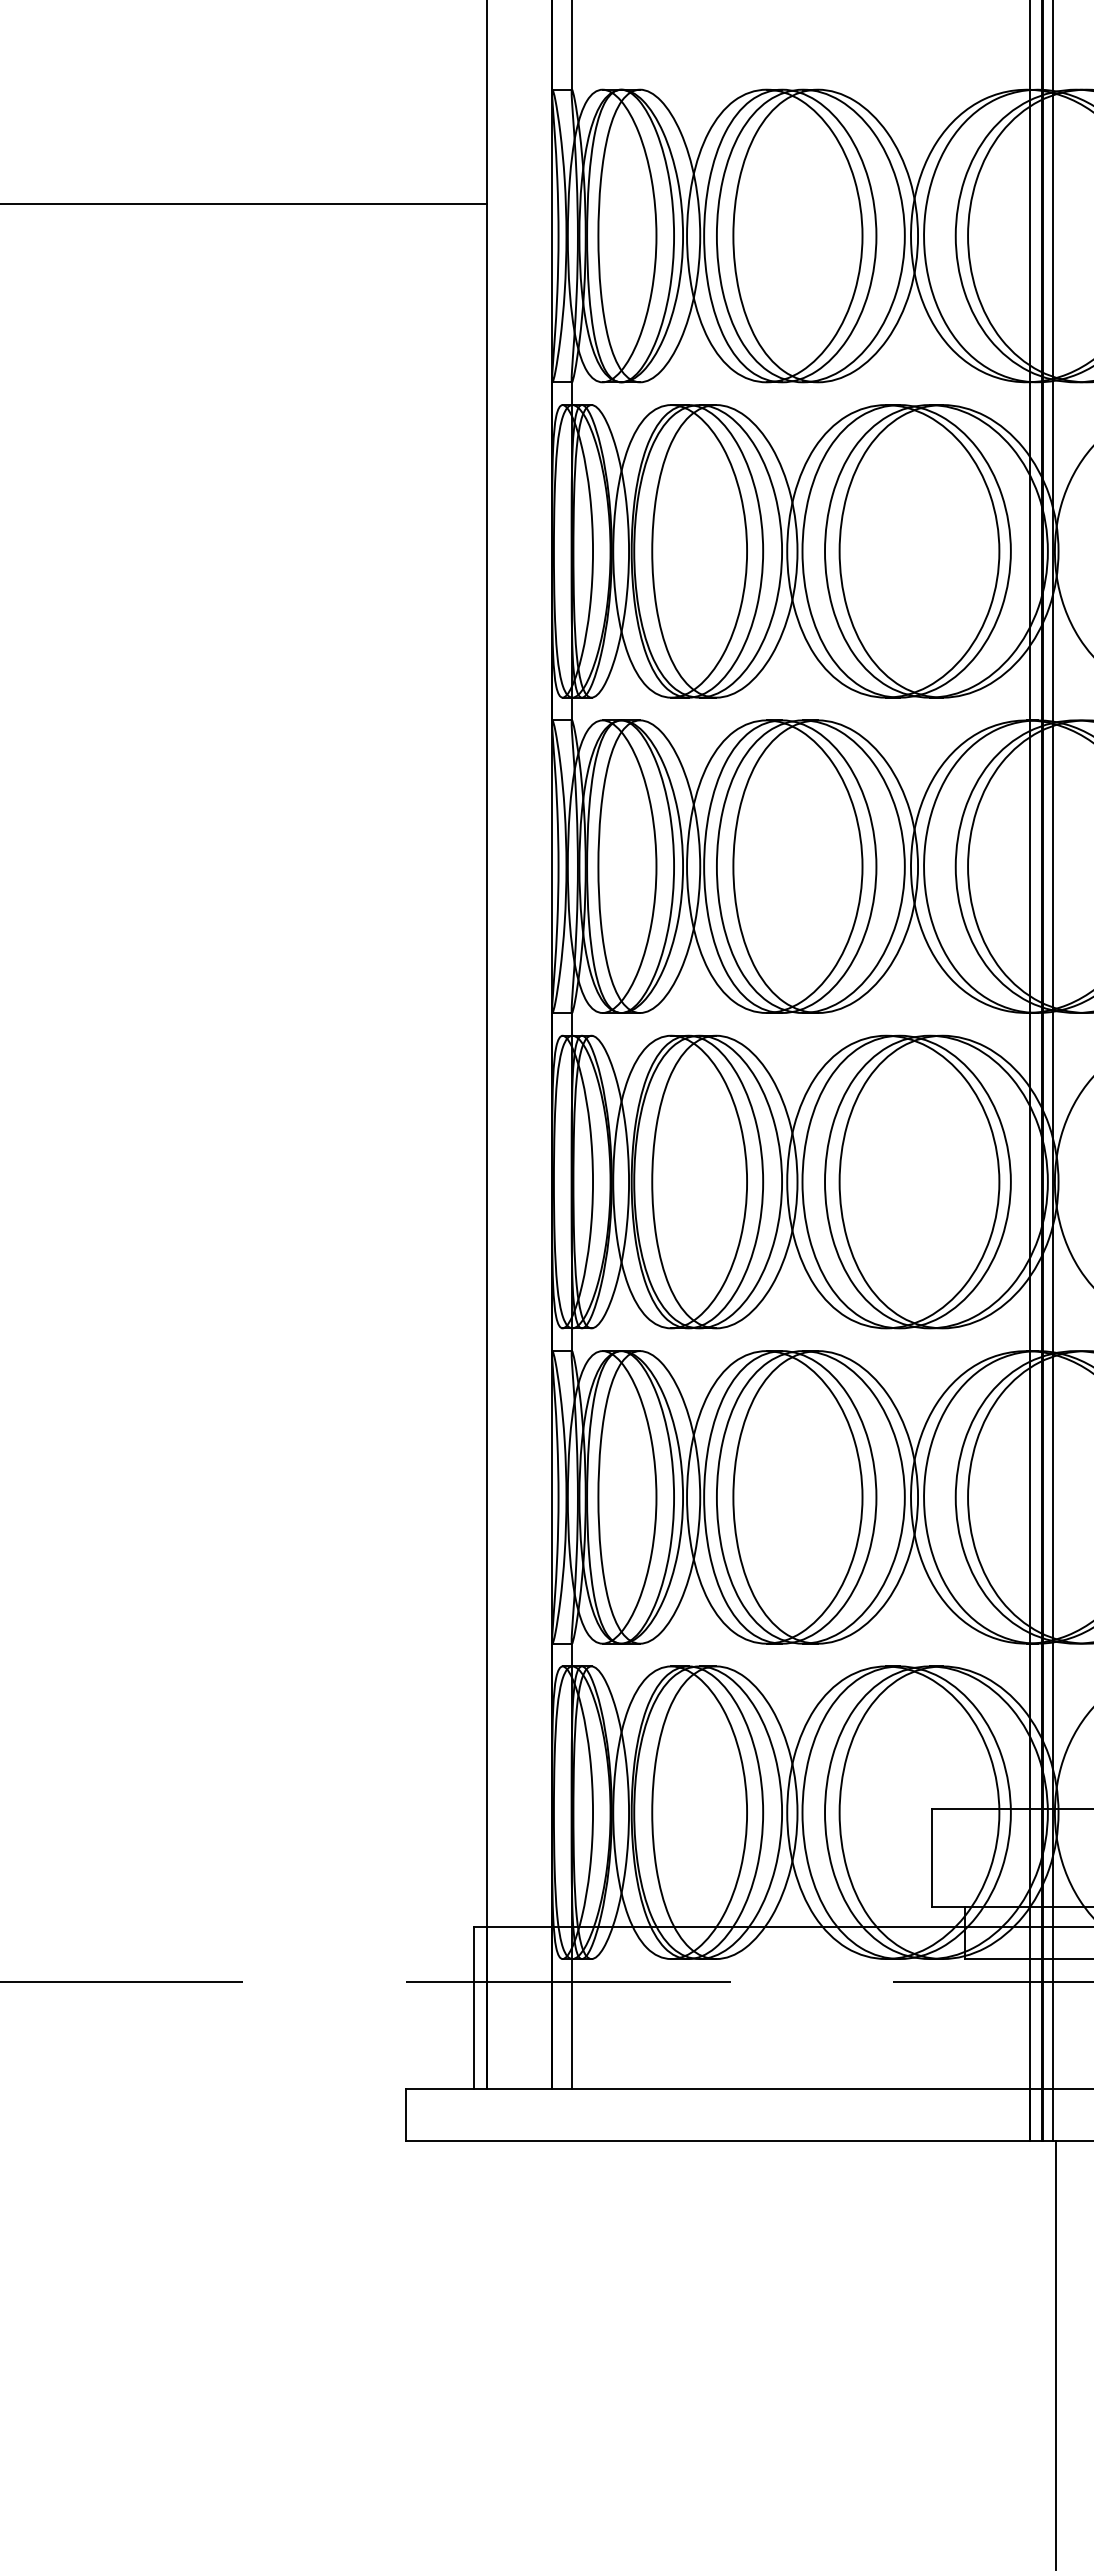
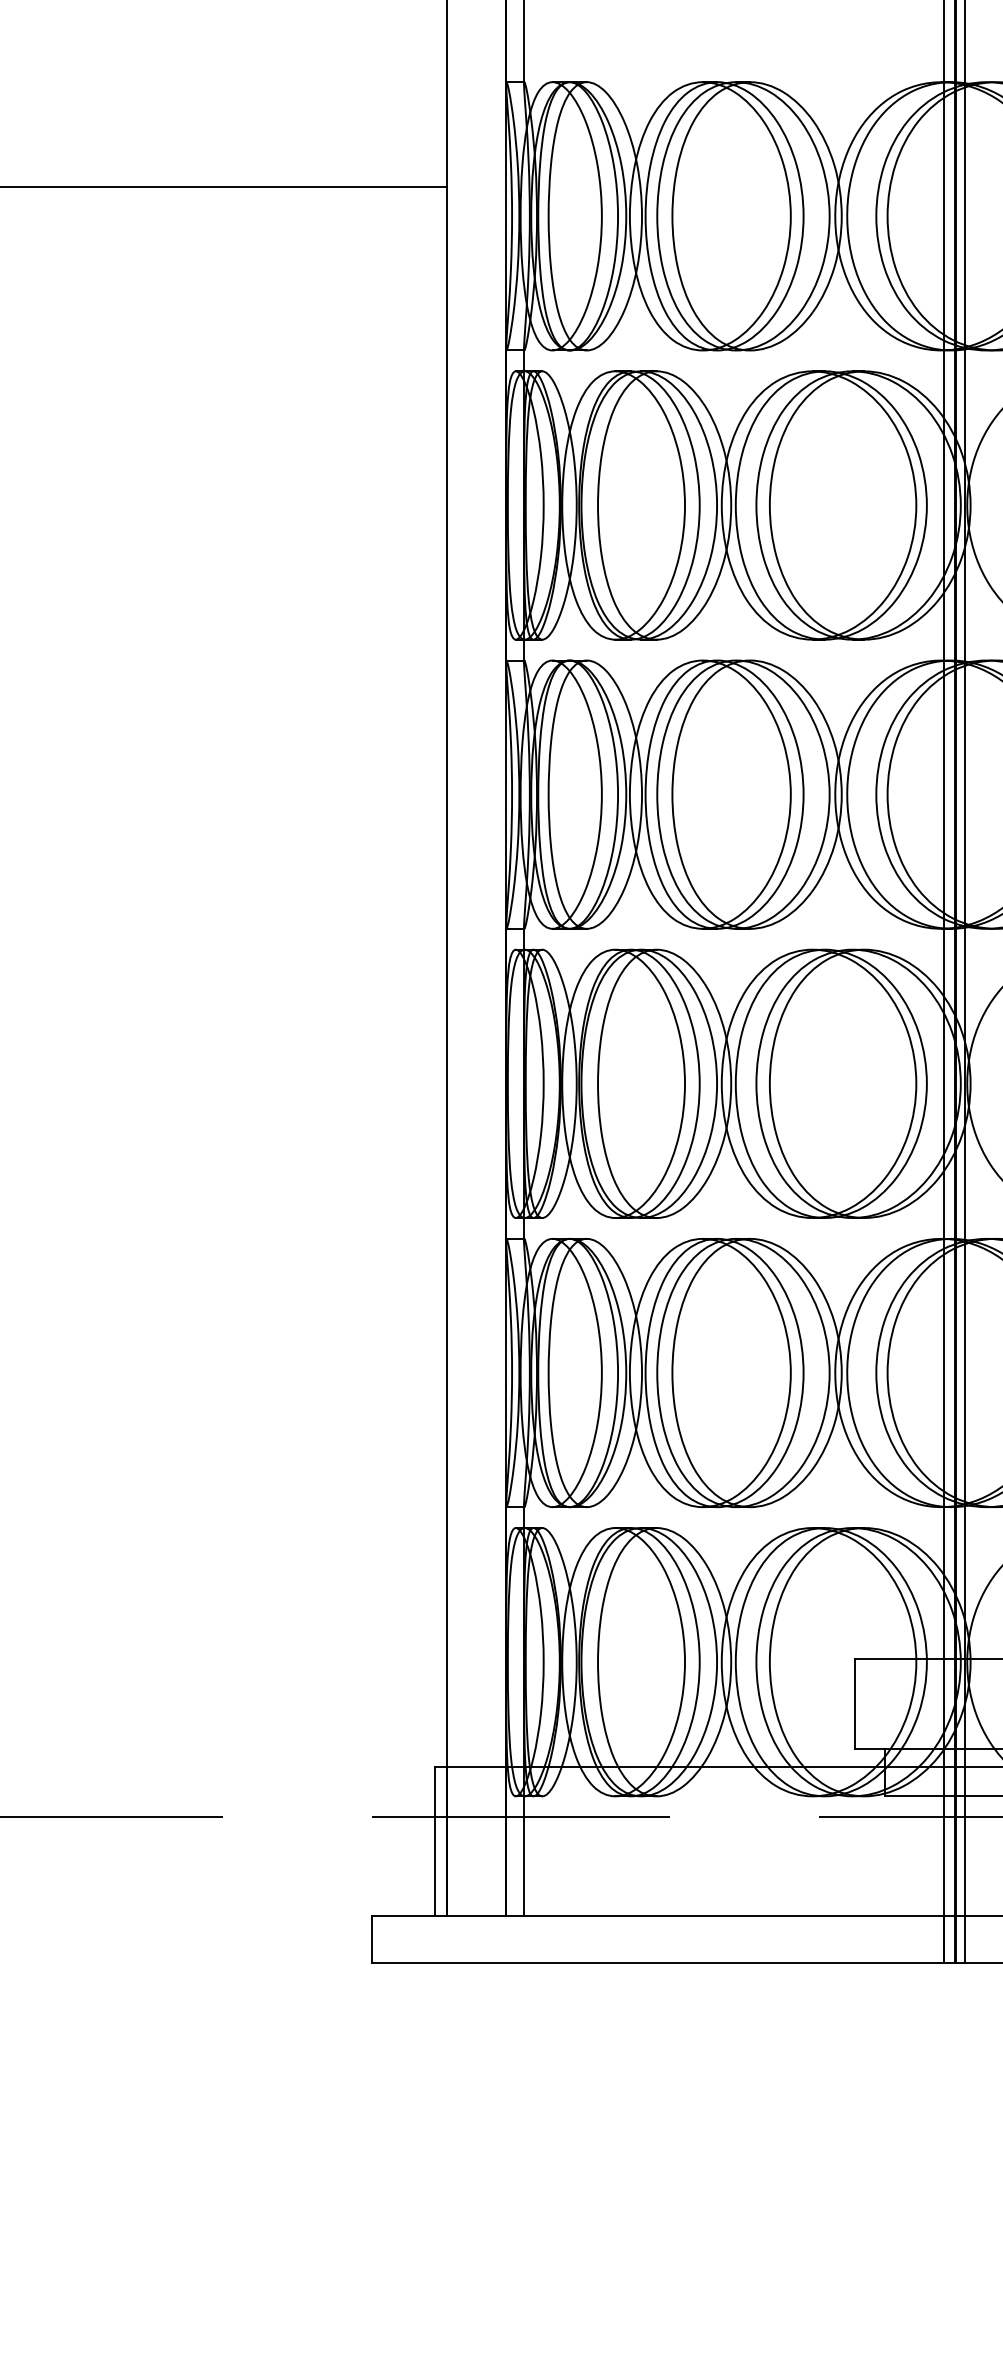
line: (1056, 2355) -> (968, 2159), removed

